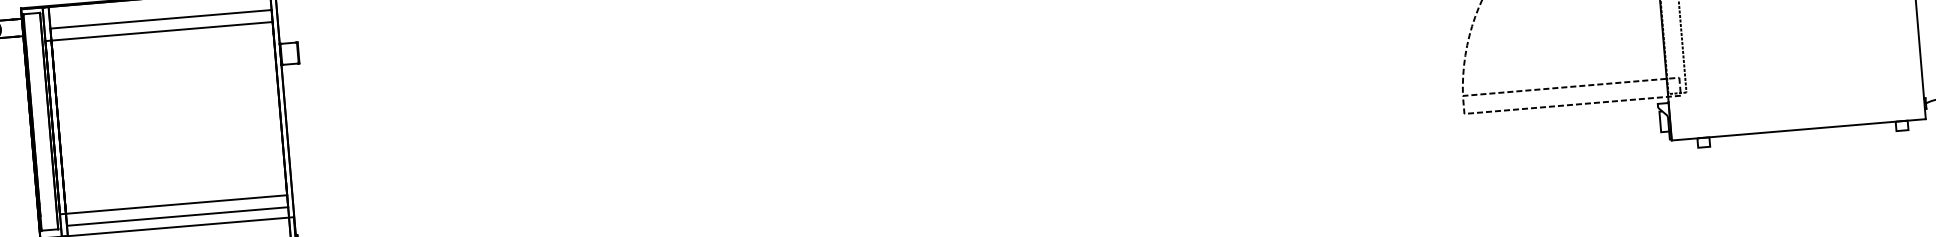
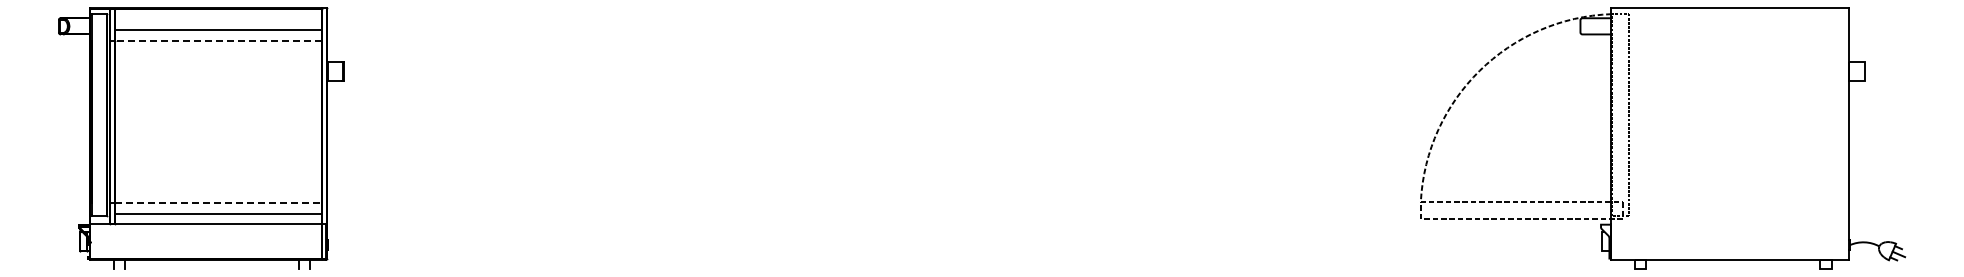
line: (161, 31) -> (218, 40), solid -> dashed
line: (177, 204) -> (219, 202), solid -> dashed

